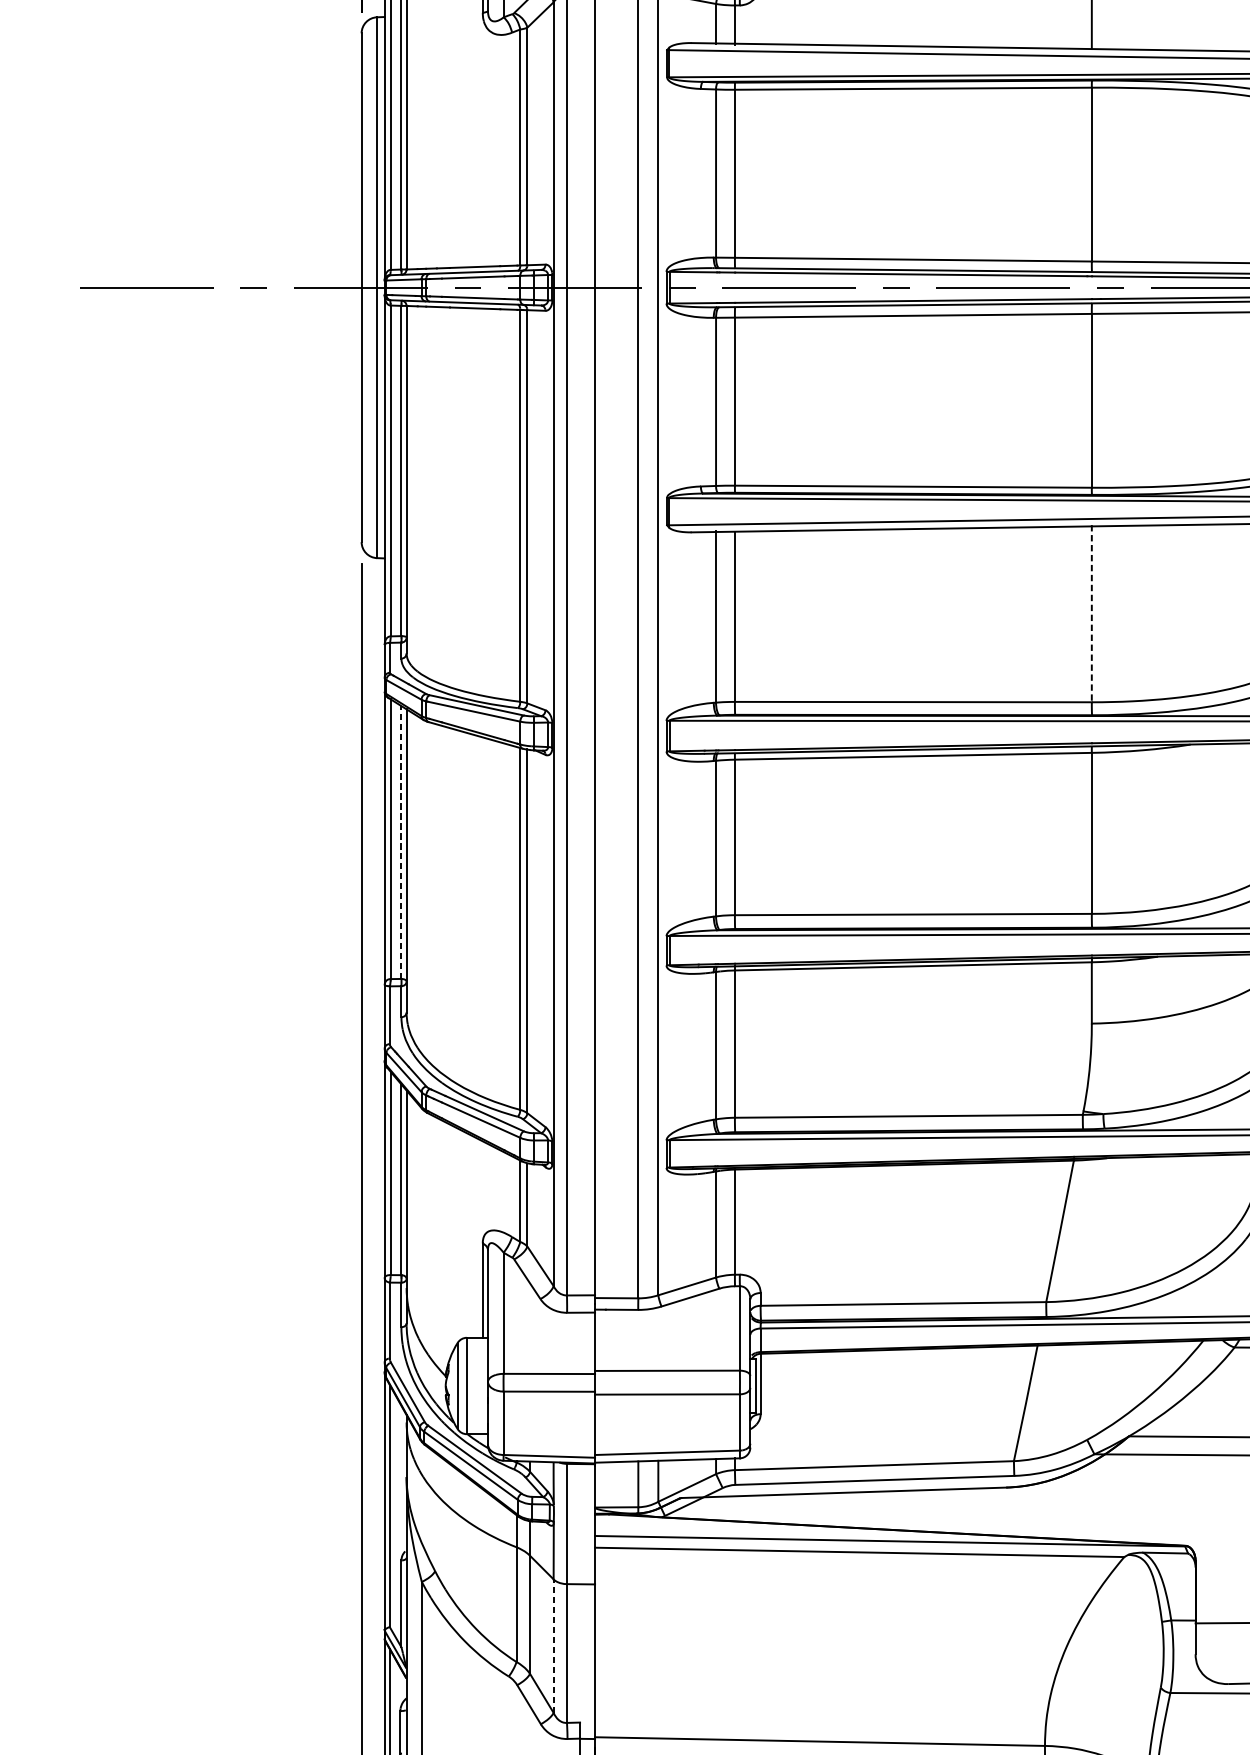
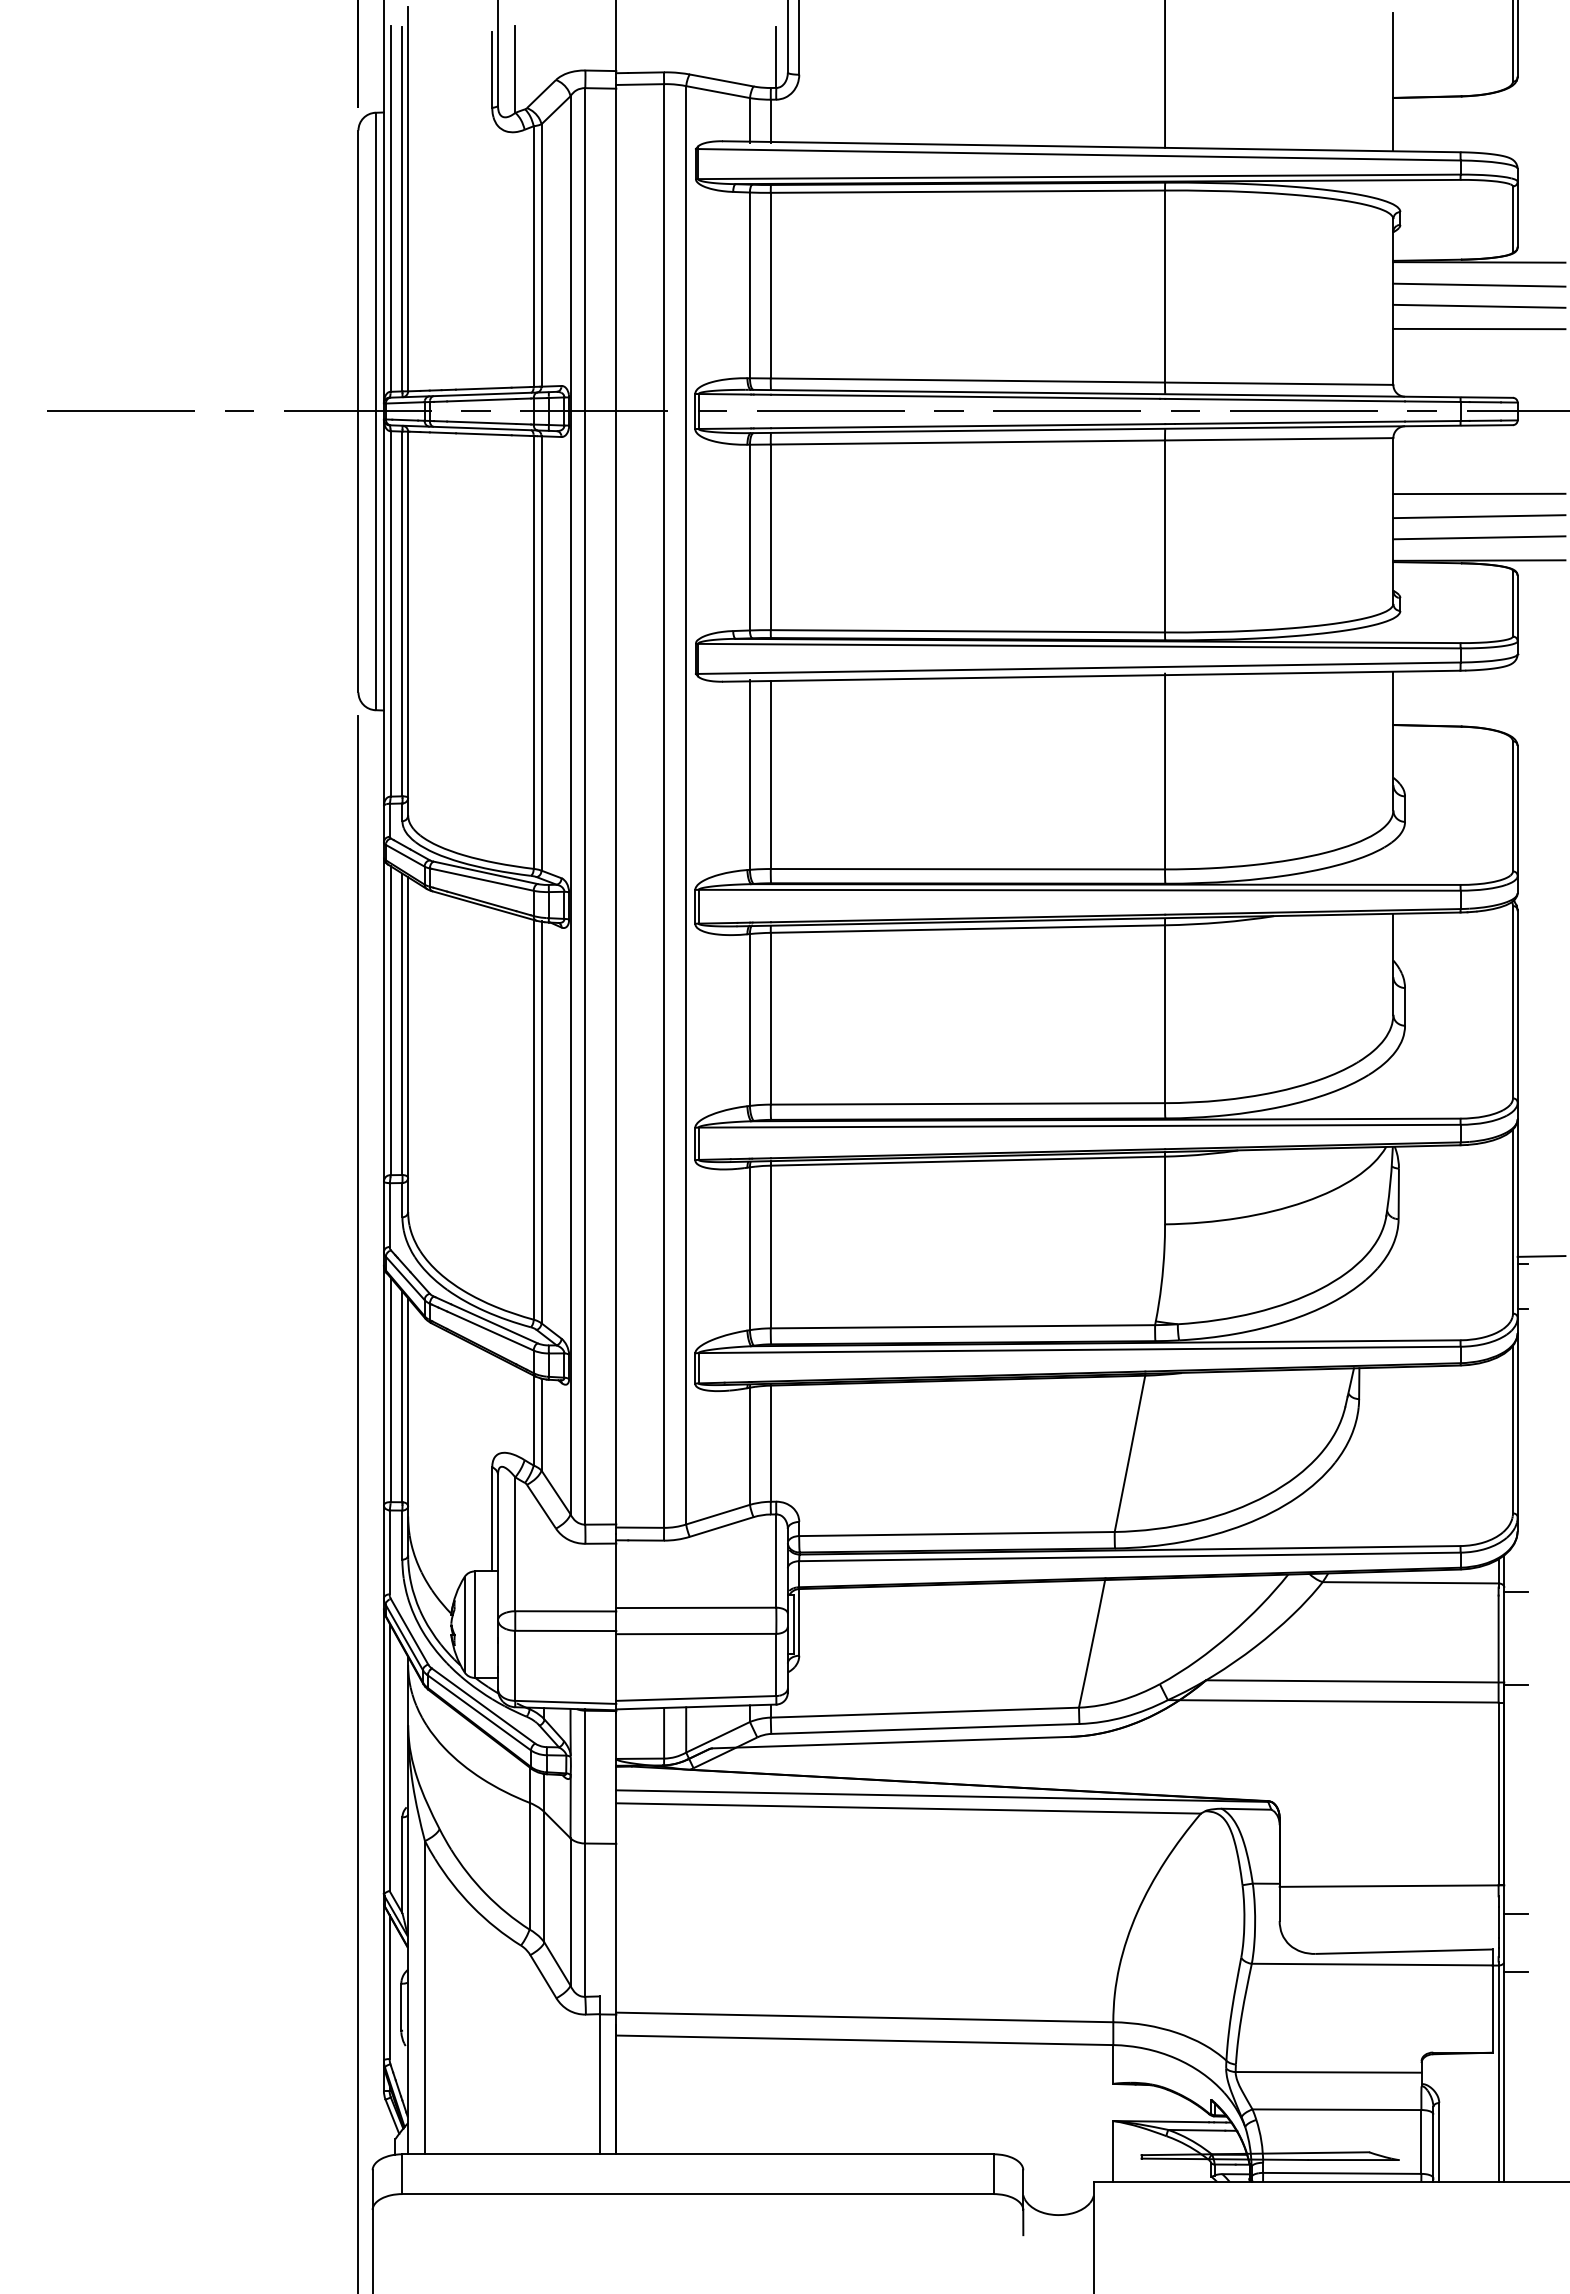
line: (1092, 613) -> (1165, 771), dashed -> solid
line: (401, 842) -> (402, 1024), dashed -> solid
line: (553, 1646) -> (570, 1912), dashed -> solid

